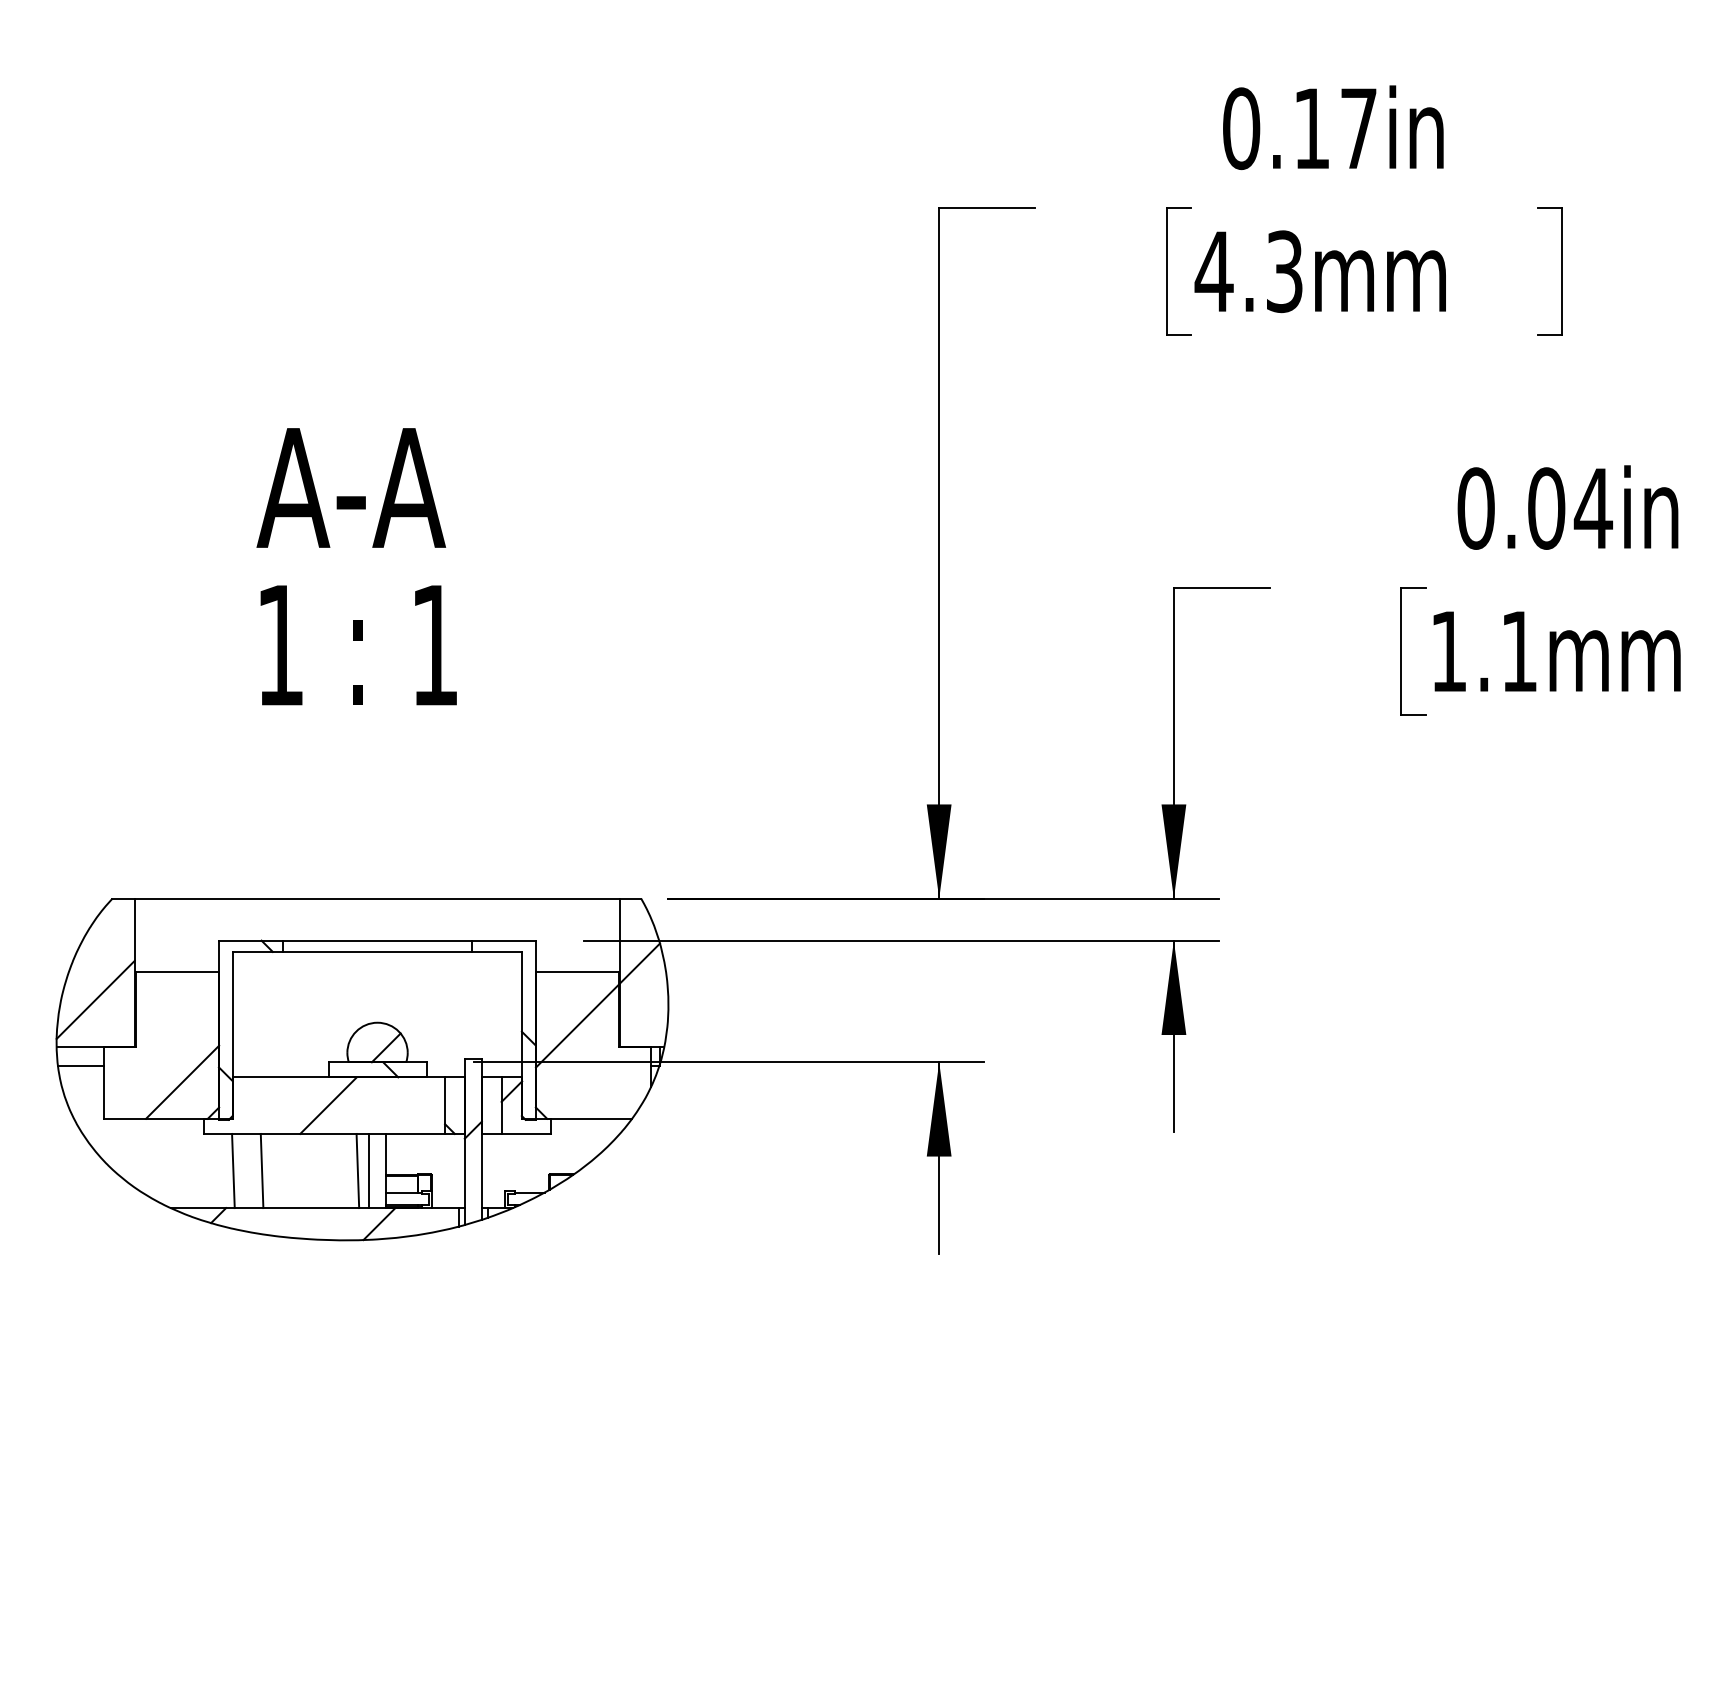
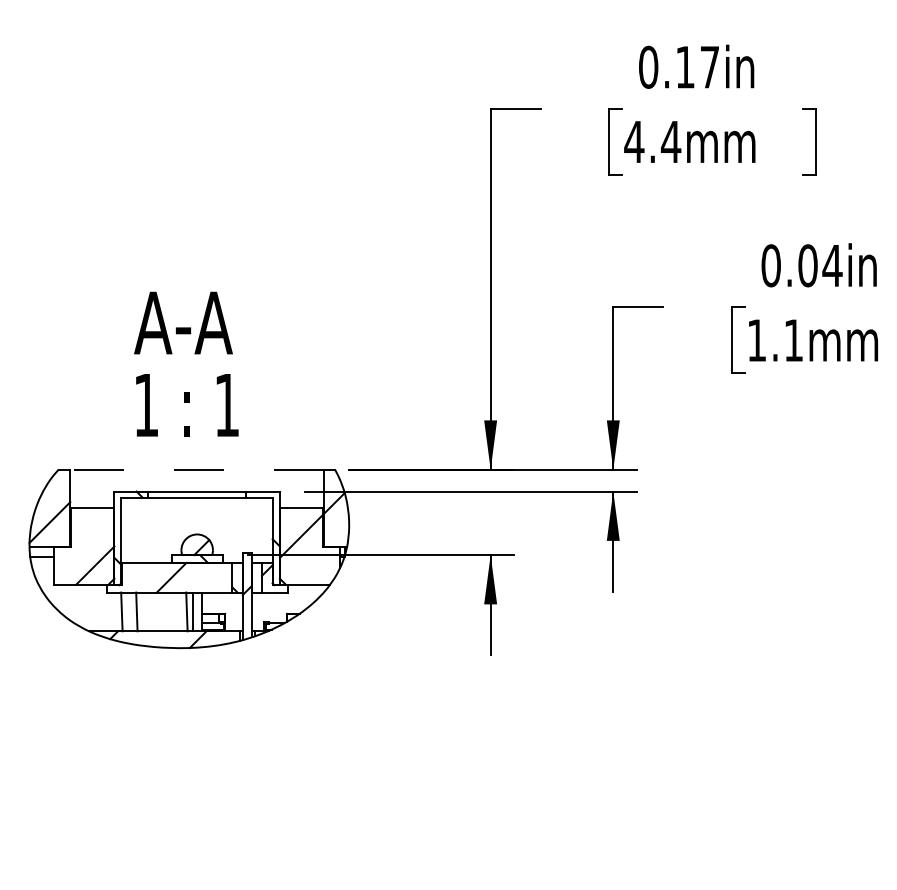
text: (1283, 270) -> (670, 141), 4.3mm -> 4.4mm
text: (357, 565) -> (186, 363), moved
line: (378, 898) -> (197, 469), solid -> dashed

